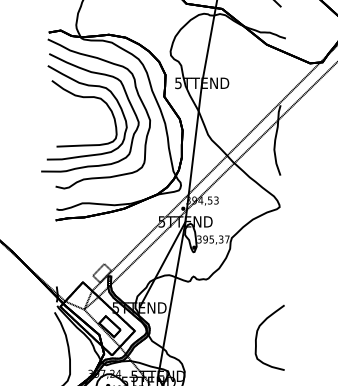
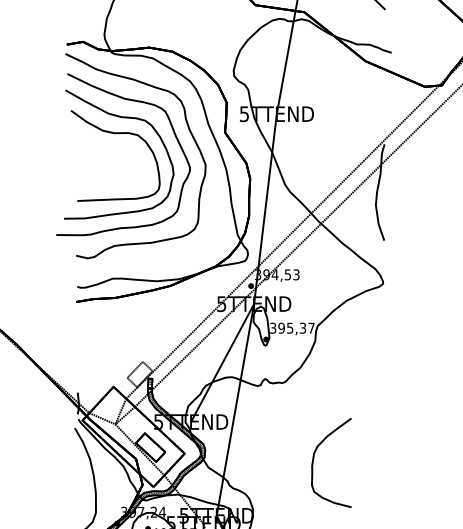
curve: (257, 337) -> (314, 462), moved

